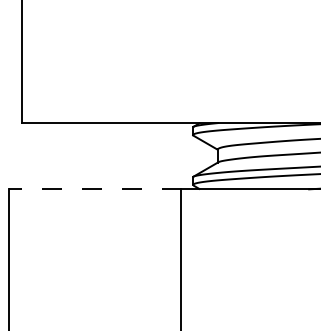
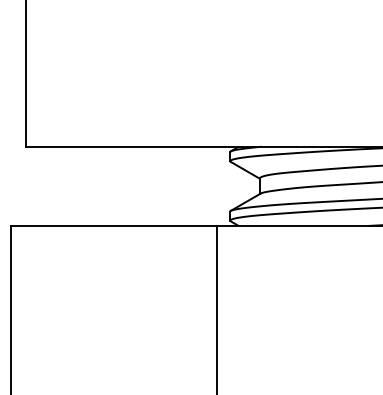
line: (94, 189) -> (112, 226), dashed -> solid

